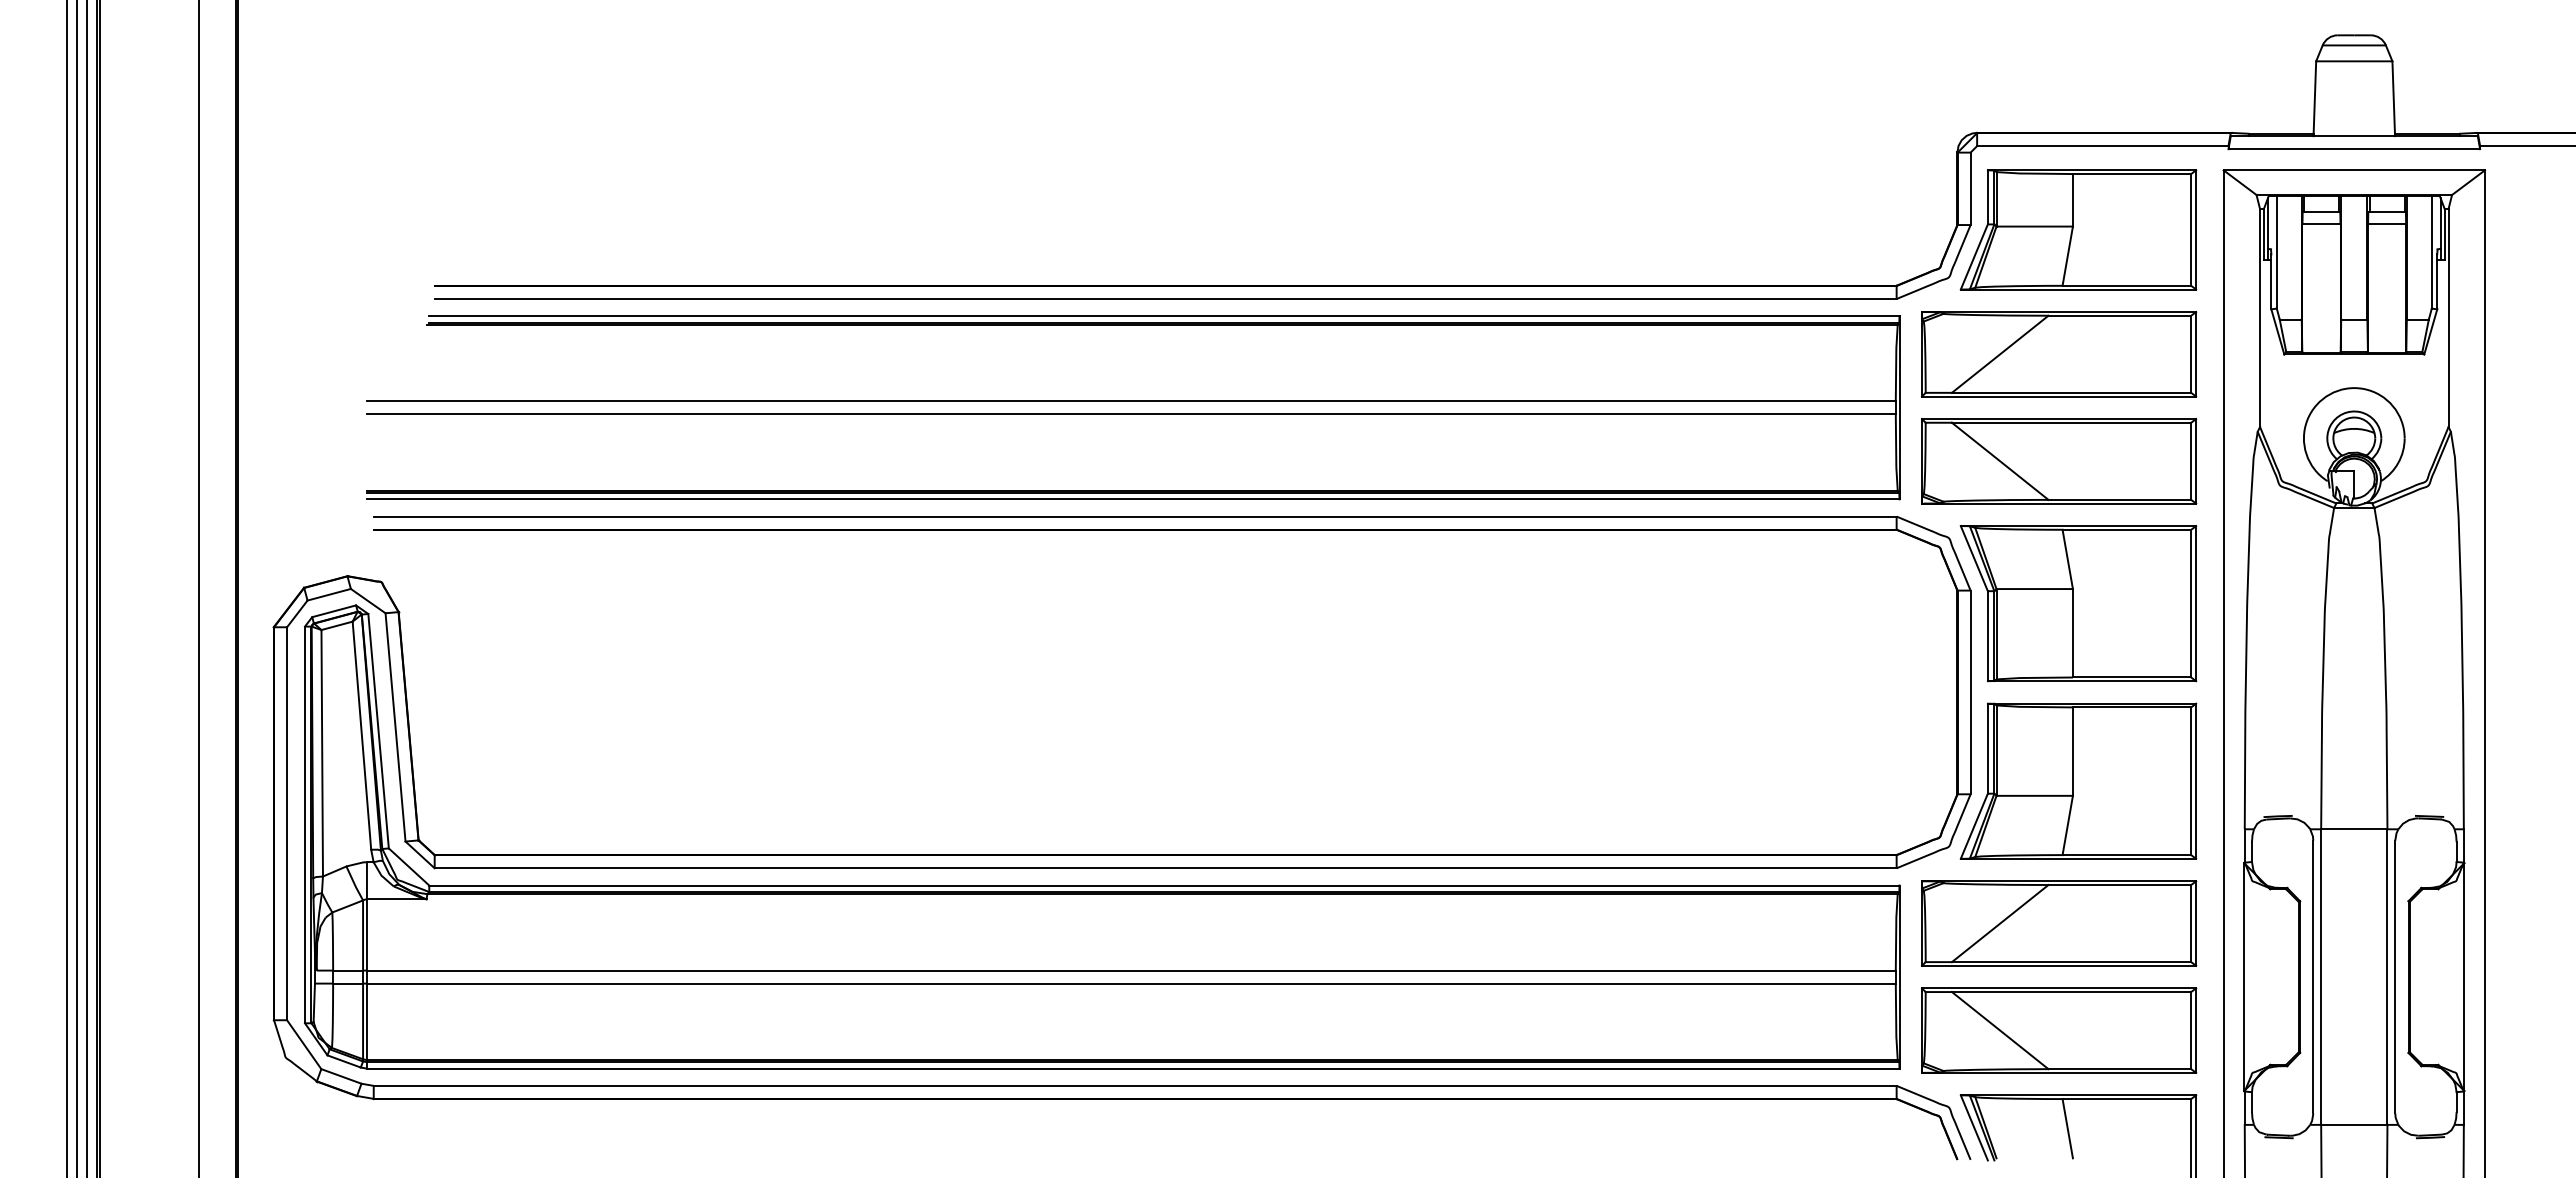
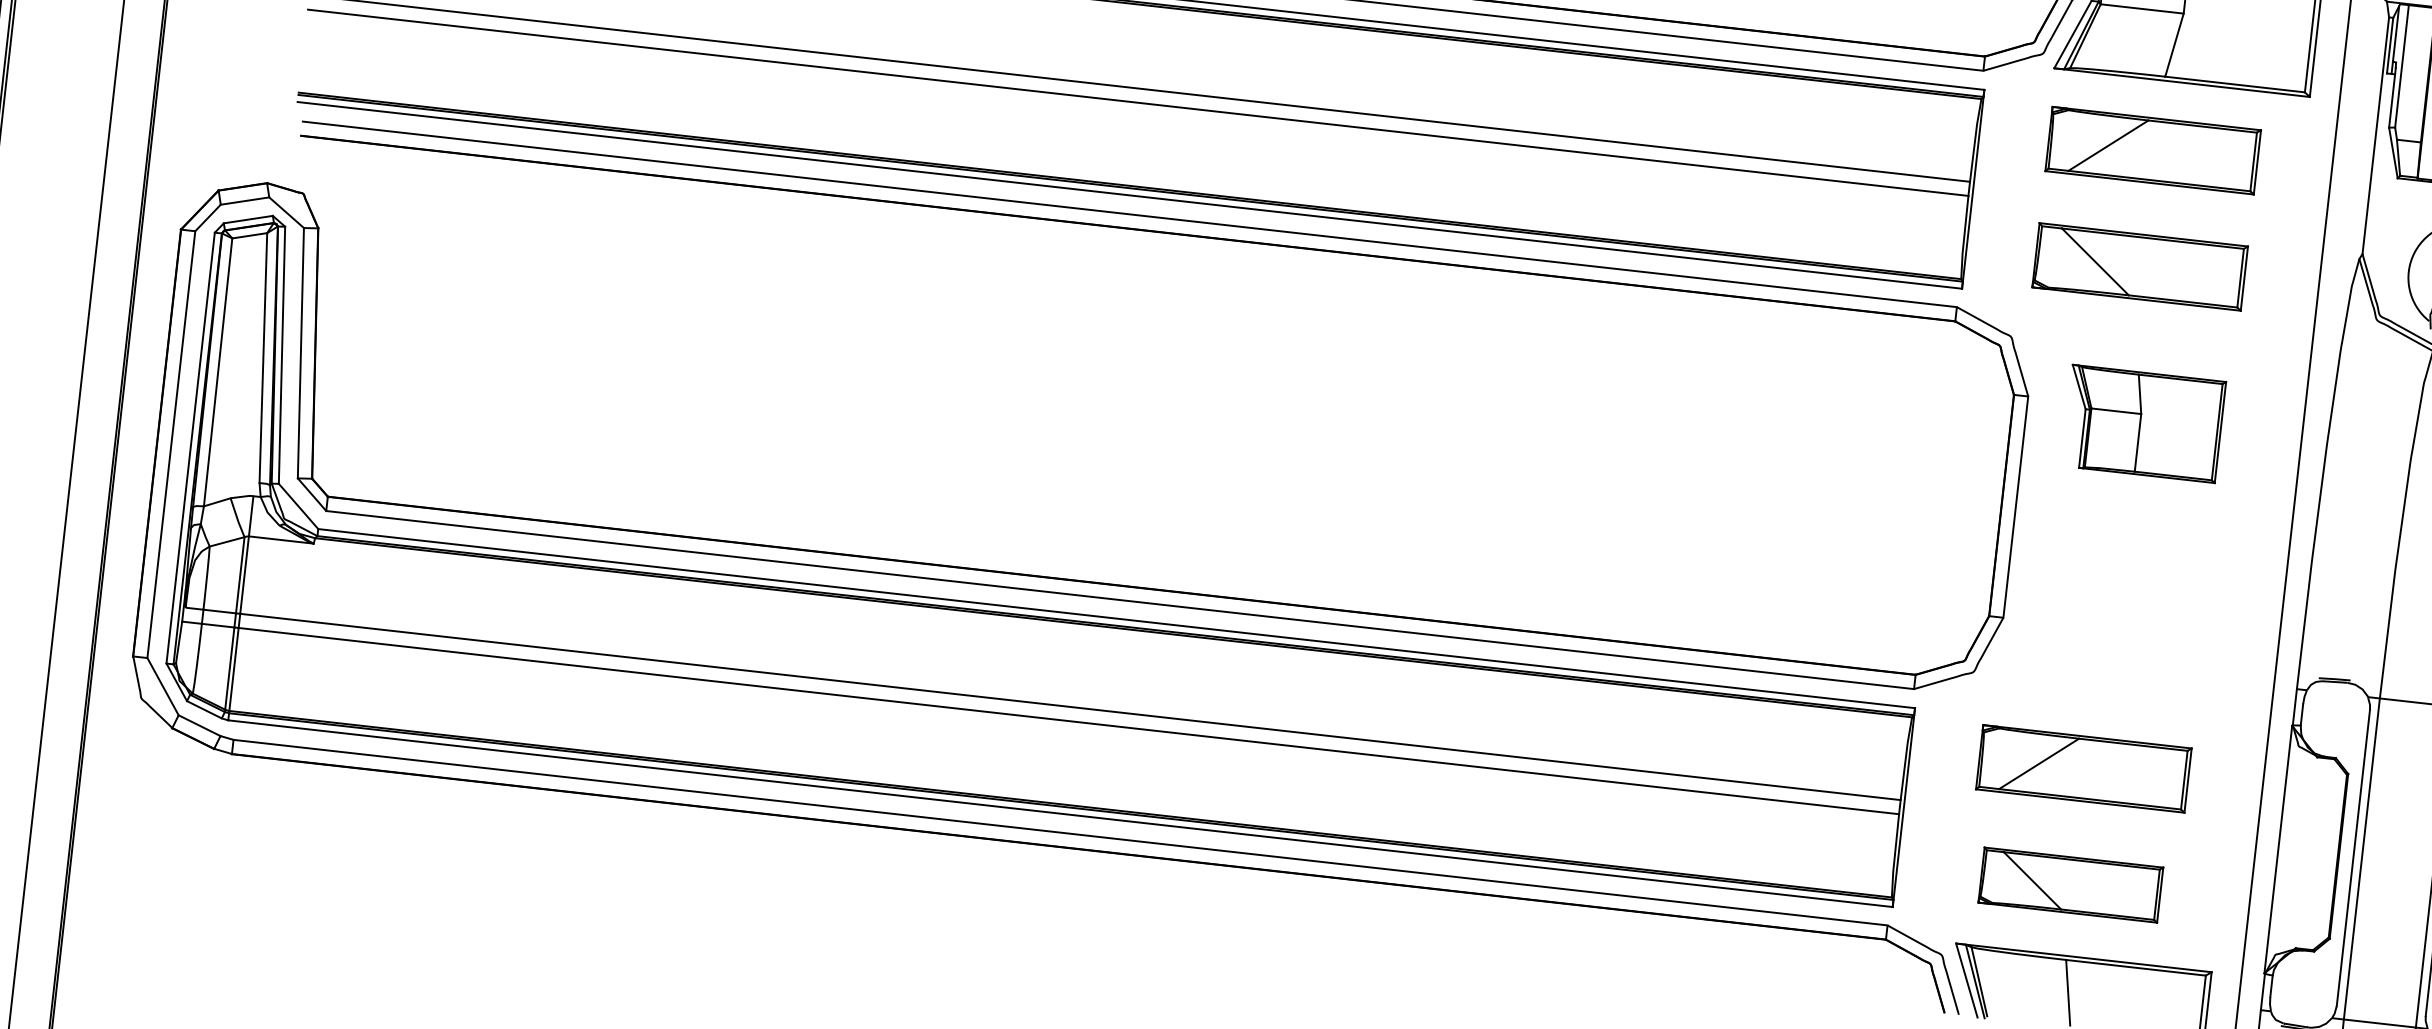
part: (2059, 354) -> (2153, 150), size x0.7
part: (2059, 461) -> (2140, 267), size x0.7
part: (2078, 603) -> (2143, 423), size x0.6
part: (2078, 780) -> (2122, 615), removed
part: (2059, 923) -> (2084, 768), size x0.7
part: (2059, 1030) -> (2071, 885), size x0.6

